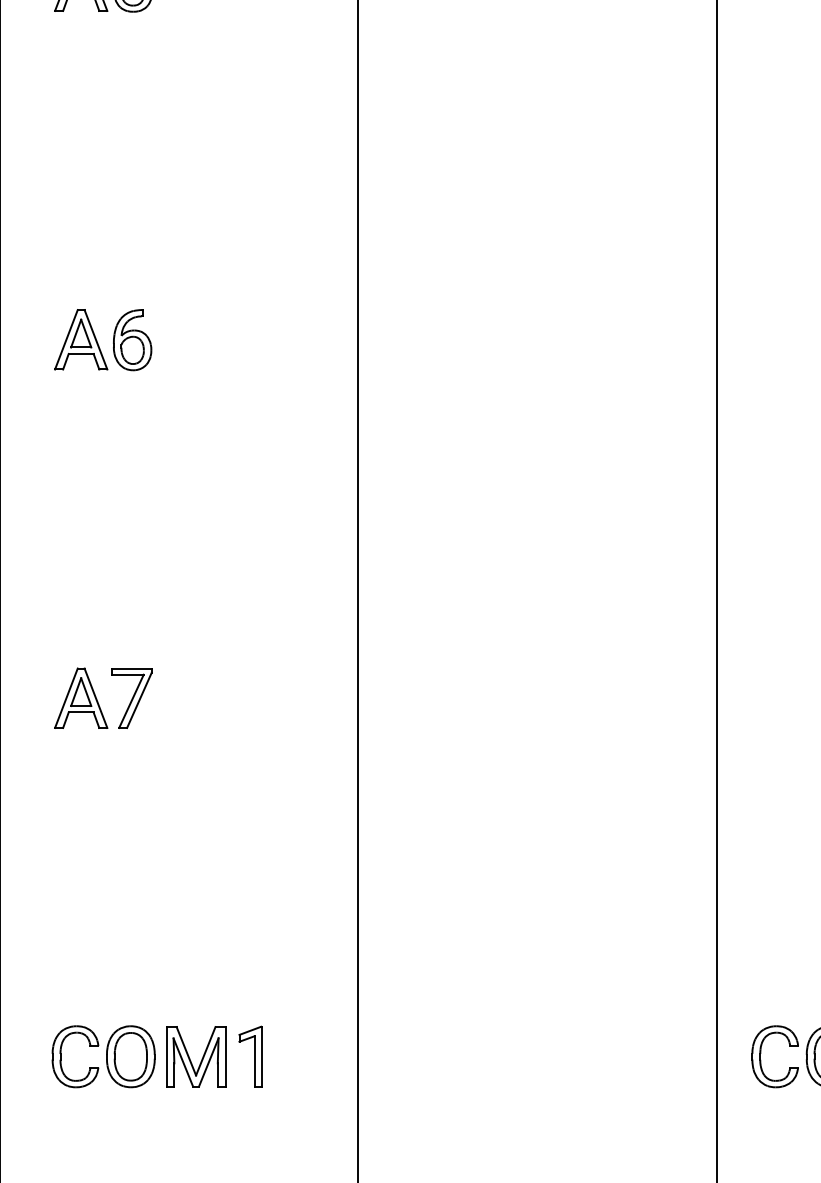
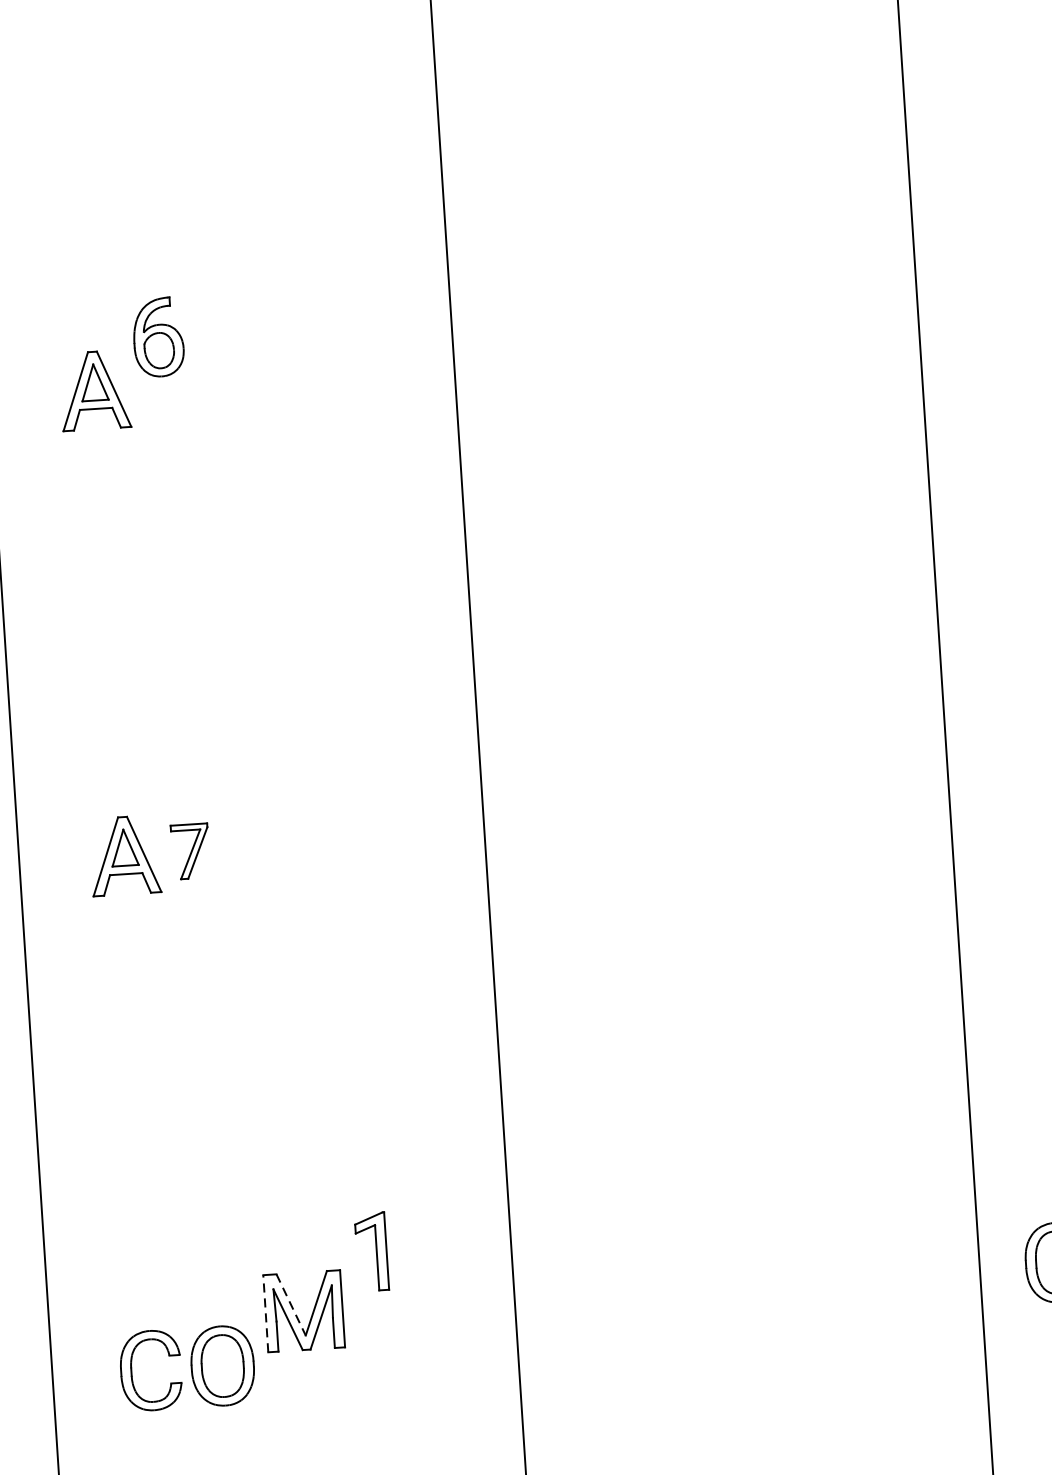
part: (132, 340) -> (158, 337), moved
part: (131, 698) -> (190, 851), size x0.7
line: (186, 1051) -> (291, 1305), solid -> dashed
part: (103, 1056) -> (187, 1367), moved
line: (166, 1056) -> (265, 1313), solid -> dashed
part: (250, 1056) -> (371, 1251), moved

